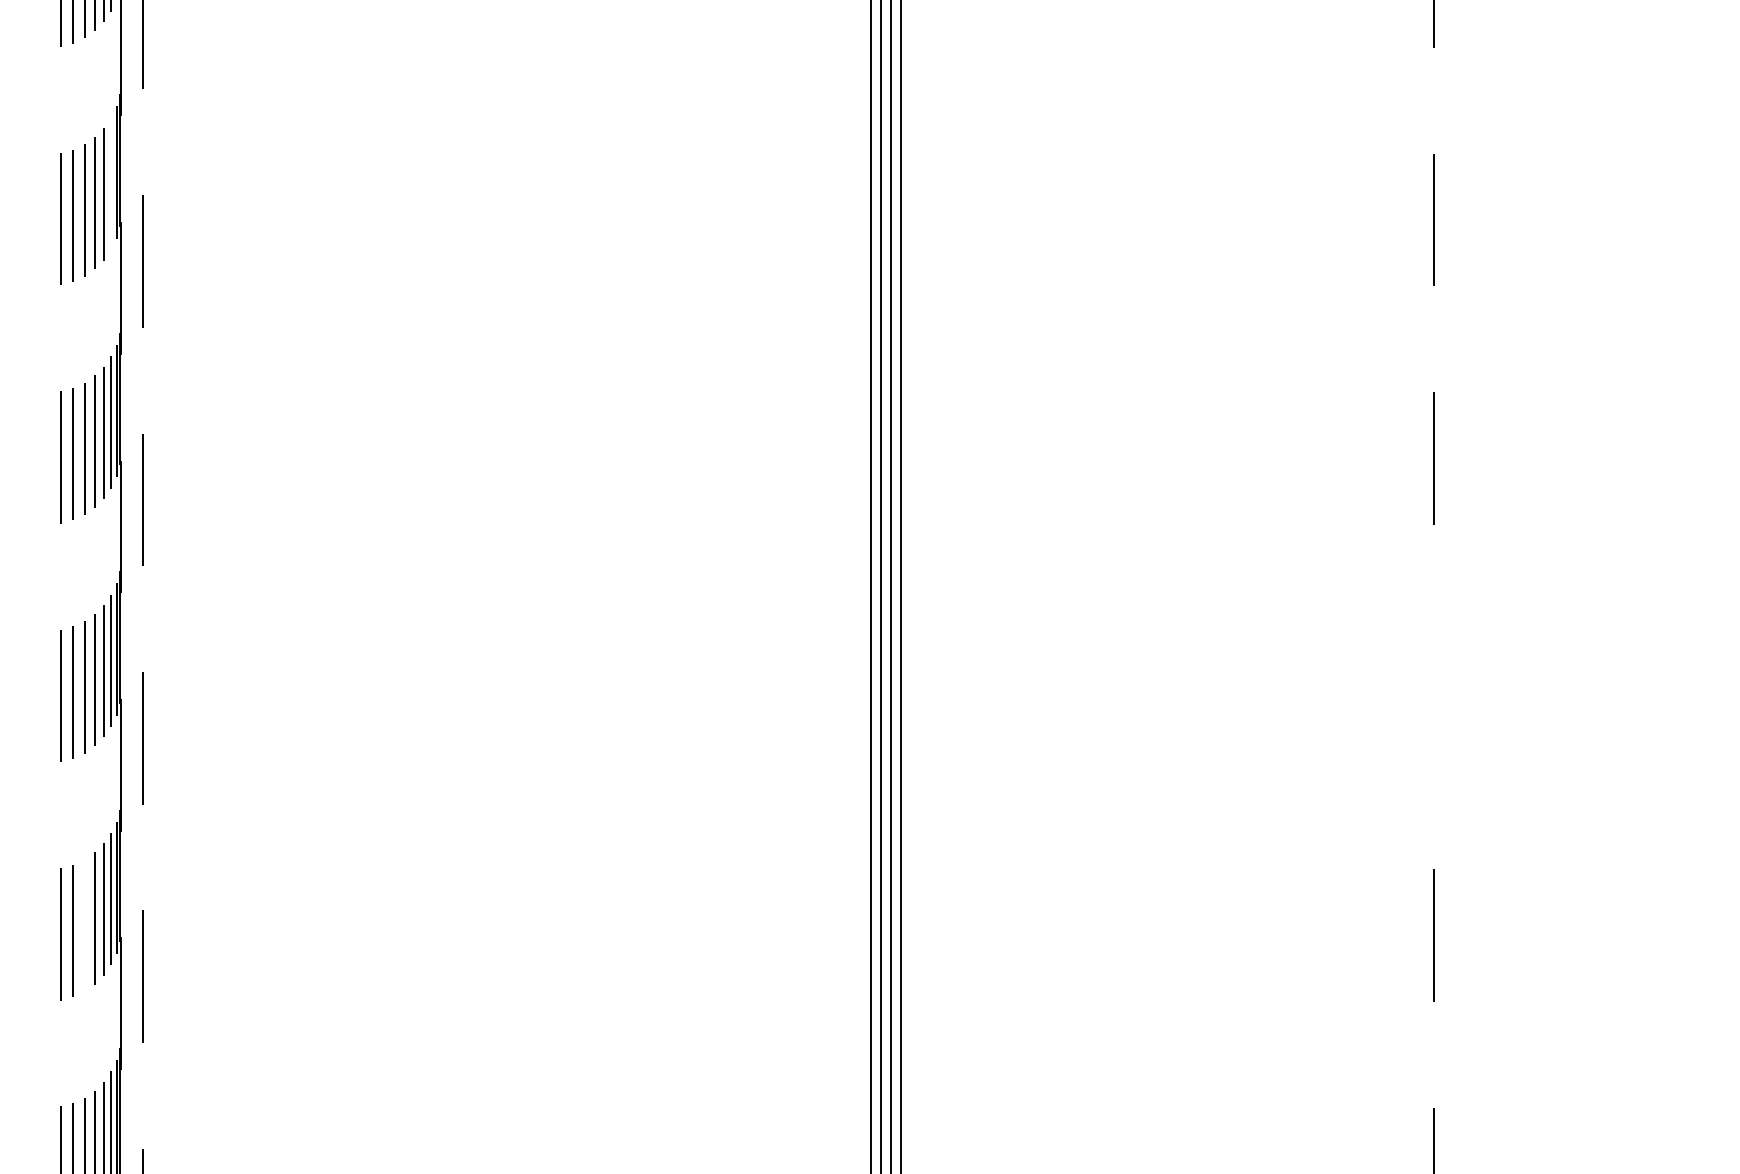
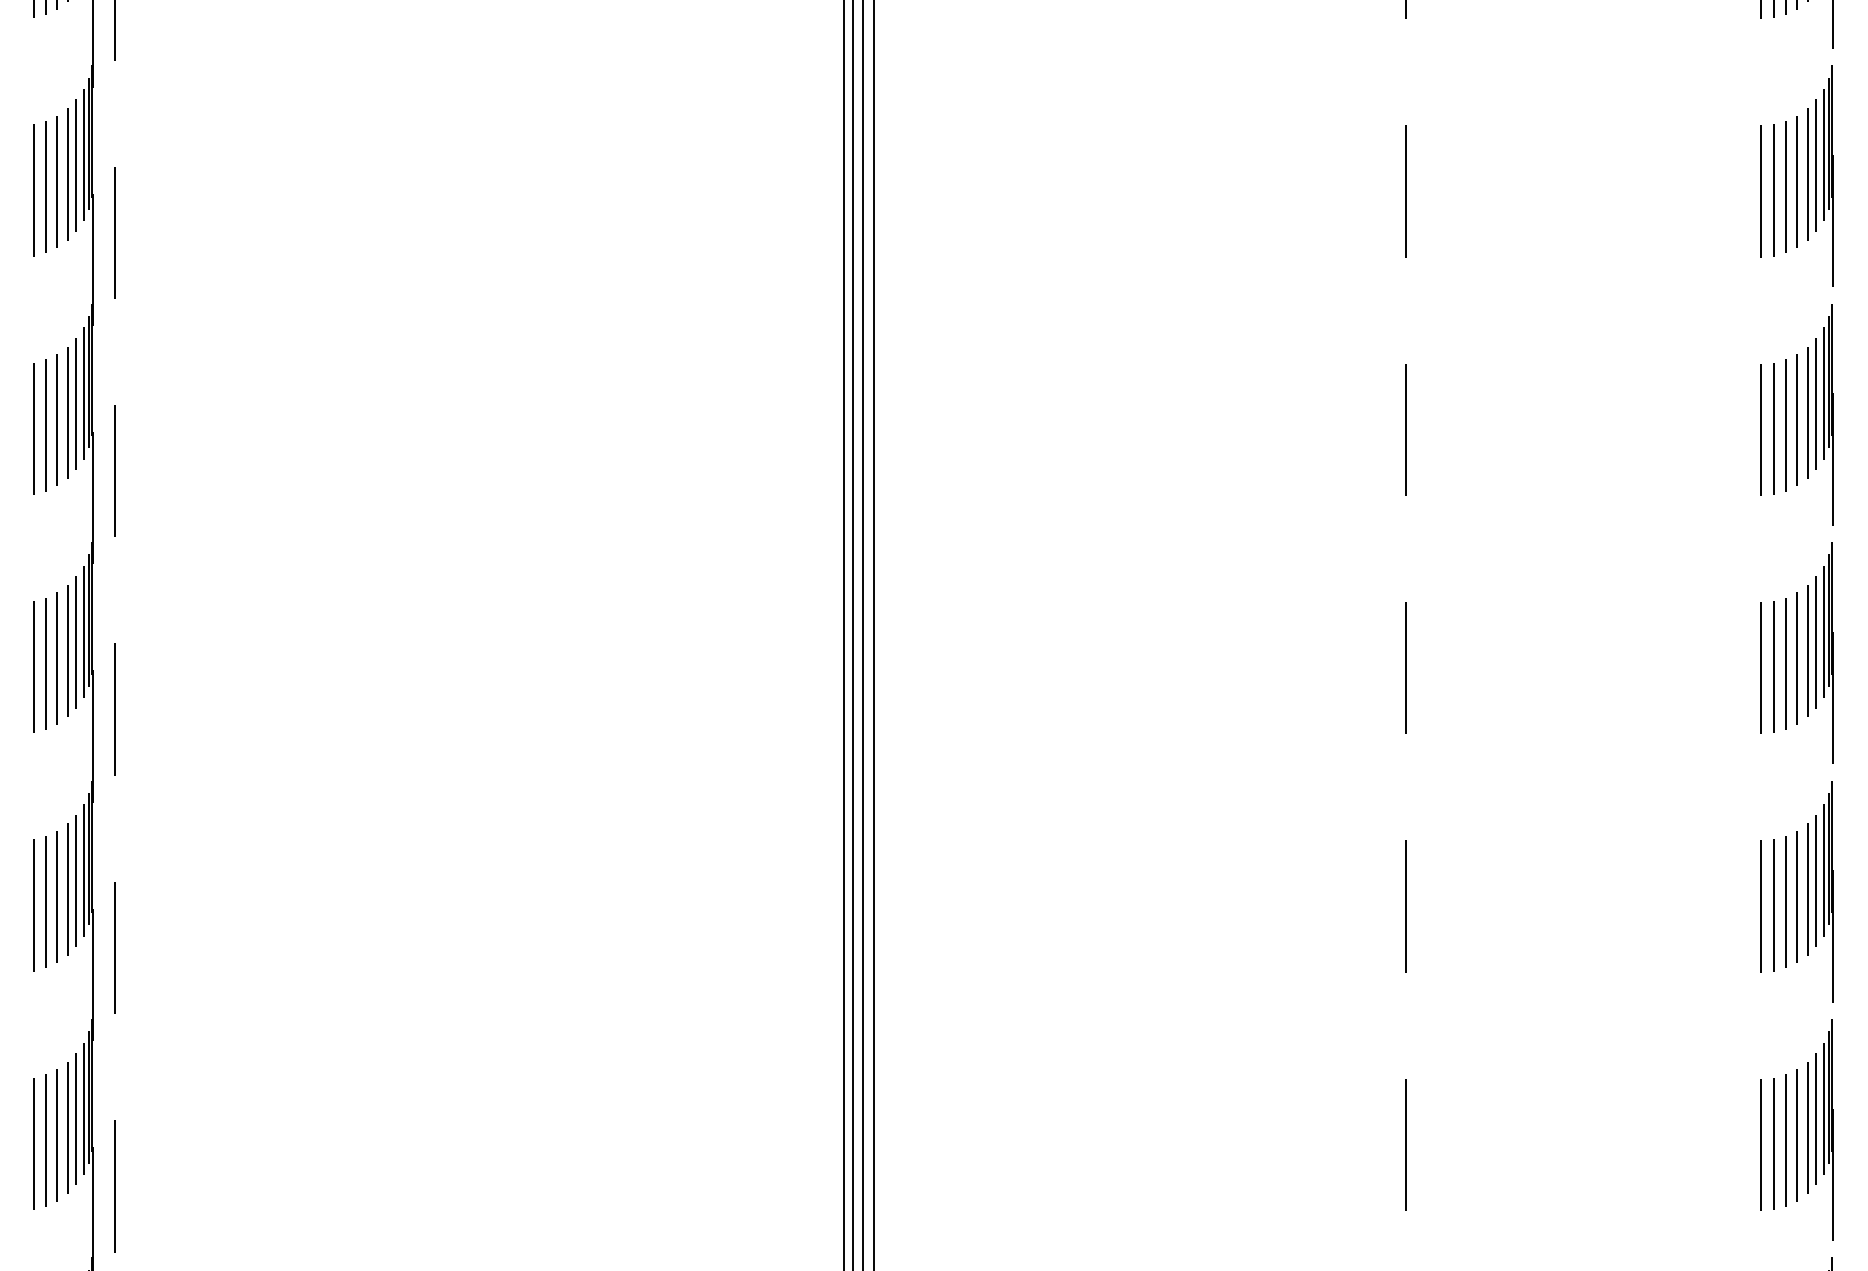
line: (111, 184) -> (83, 155), added
line: (1434, 696) -> (1406, 667), added
line: (84, 925) -> (56, 896), added

